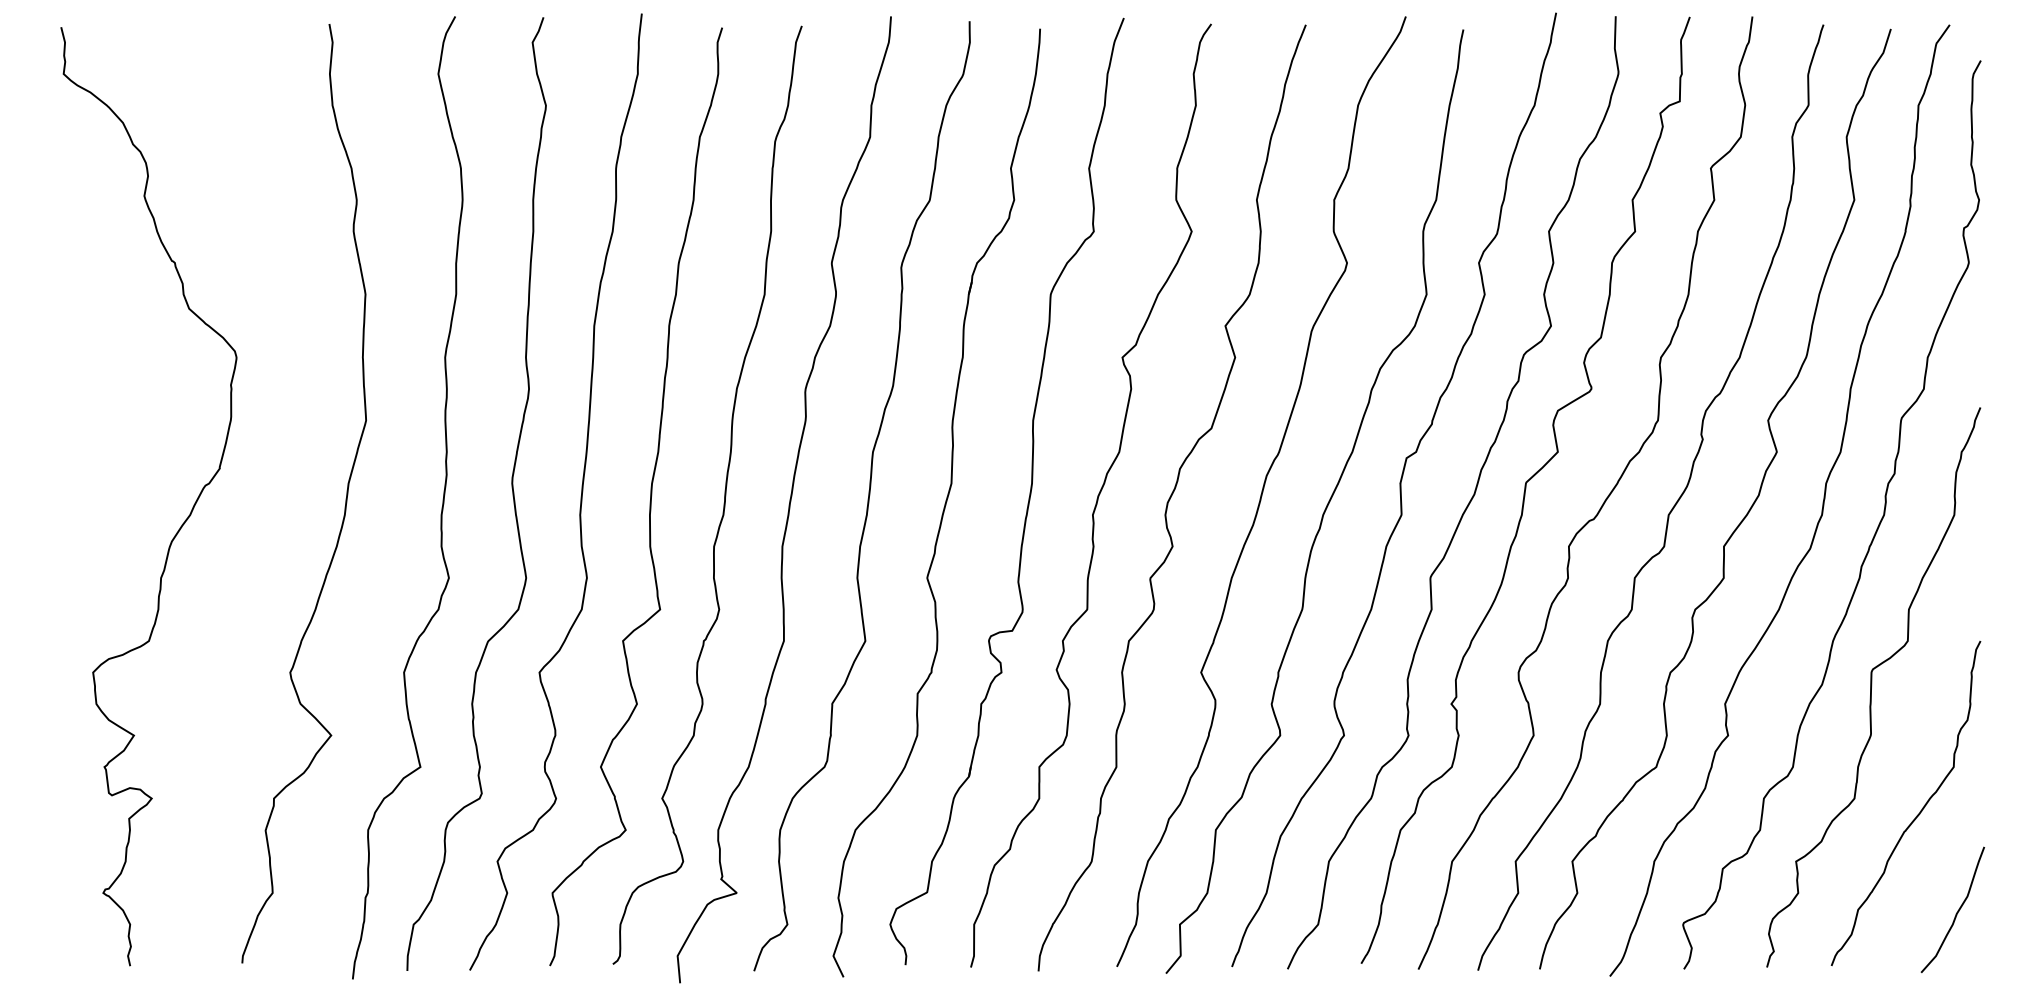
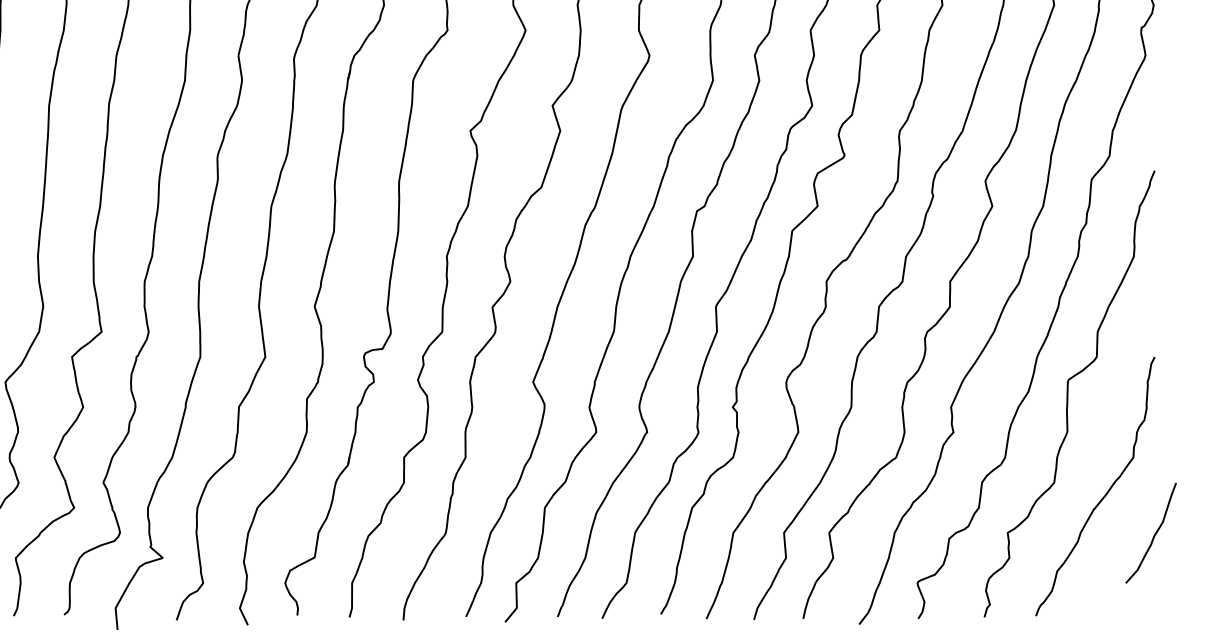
curve: (1956, 912) -> (1153, 535), moved

